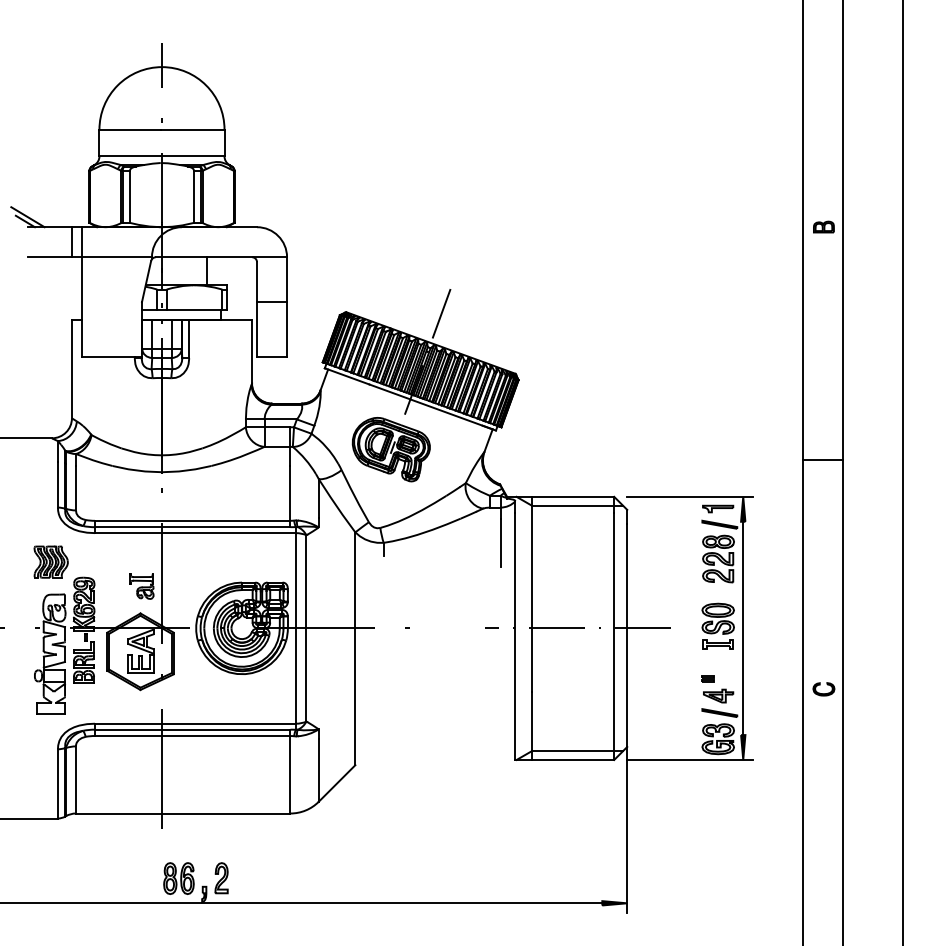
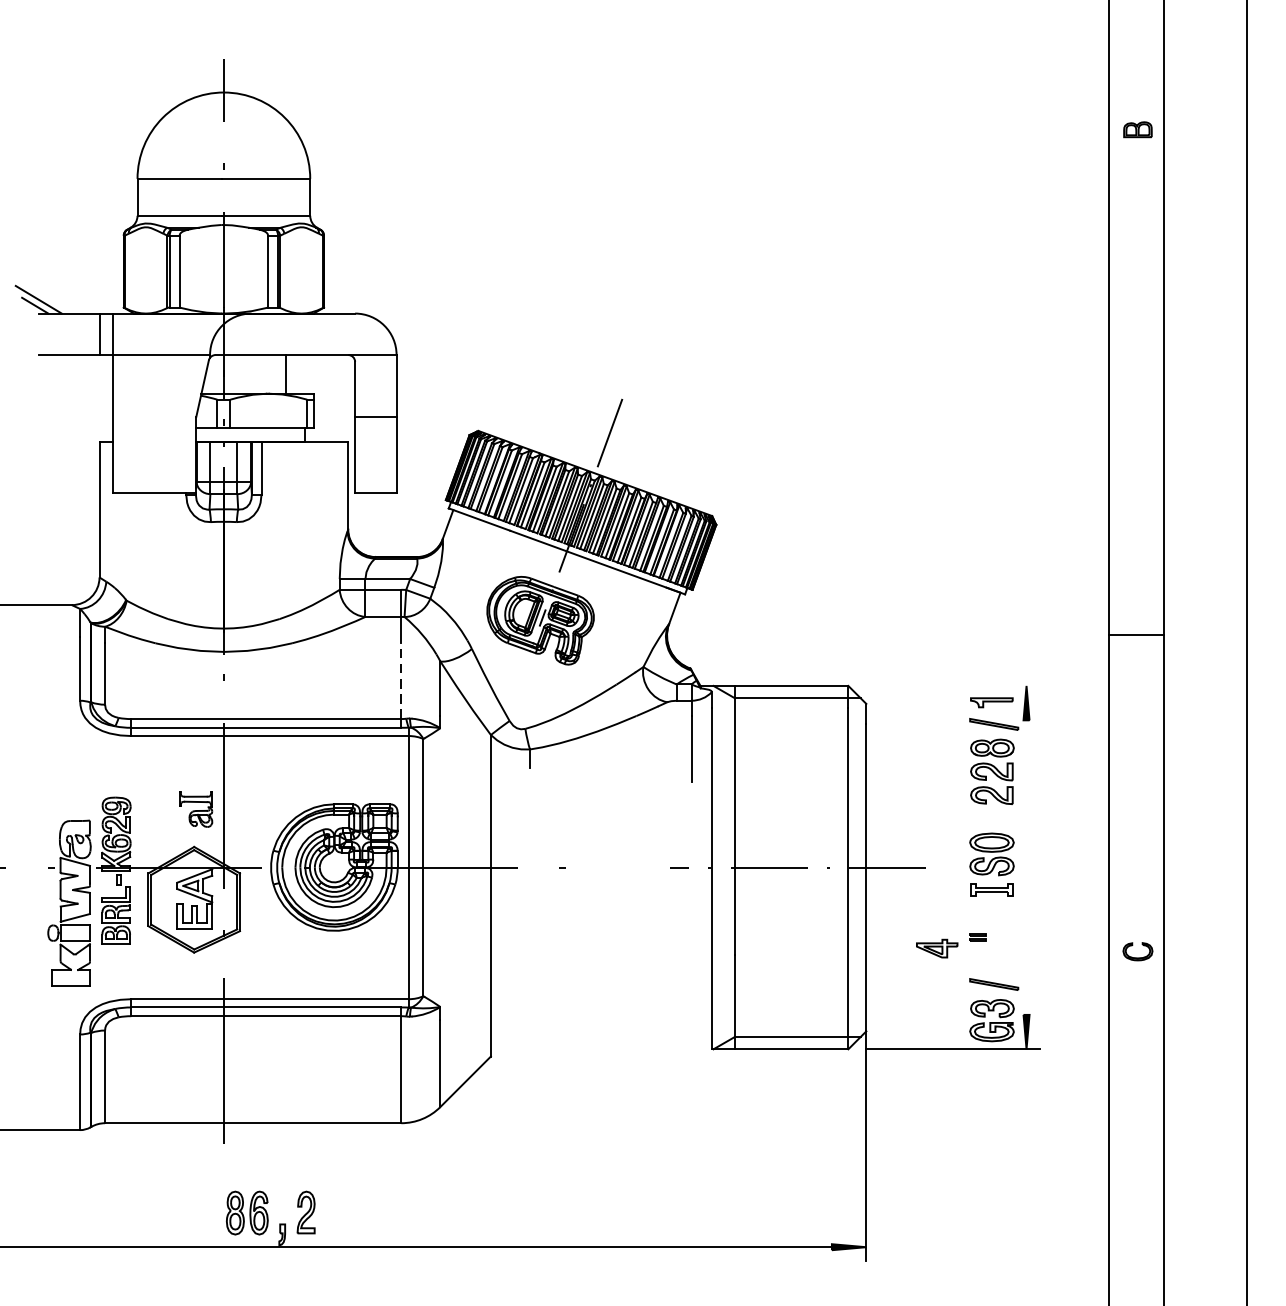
part: (823, 226) -> (1137, 128), moved
line: (290, 492) -> (401, 679), solid -> dashed
line: (690, 496) -> (953, 685), removed
part: (50, 561) -> (69, 775), removed
line: (743, 628) -> (1026, 867), removed
part: (718, 695) -> (937, 947), moved

